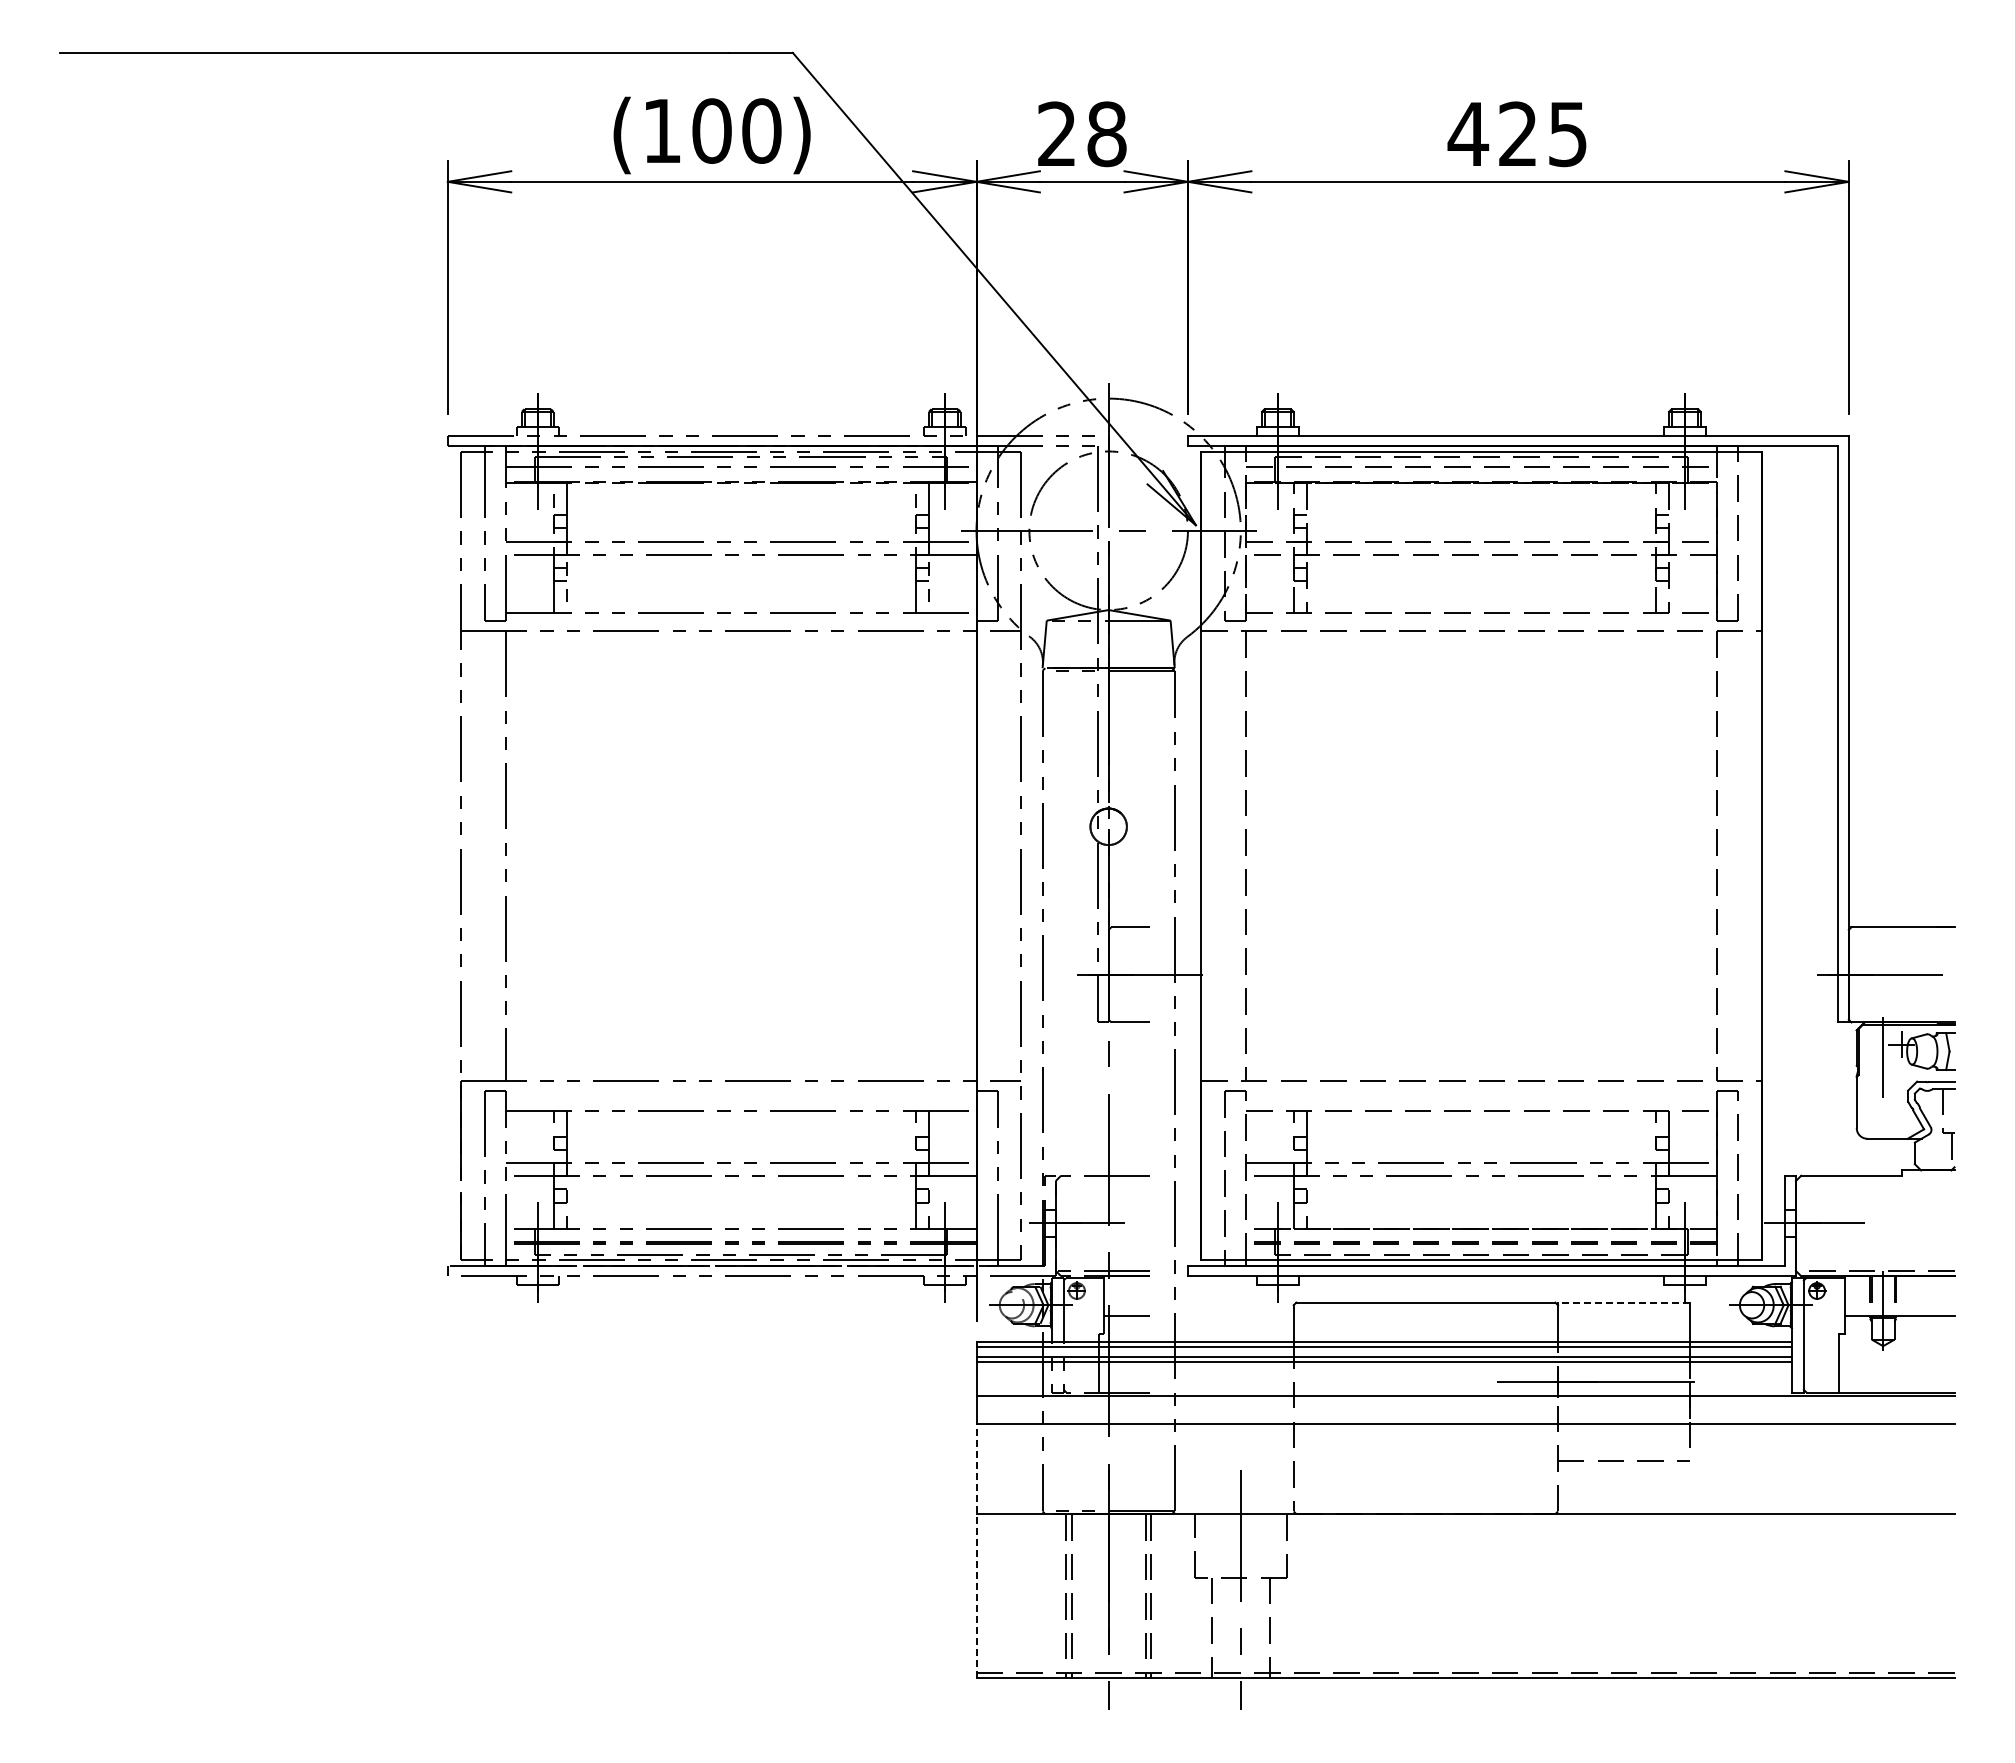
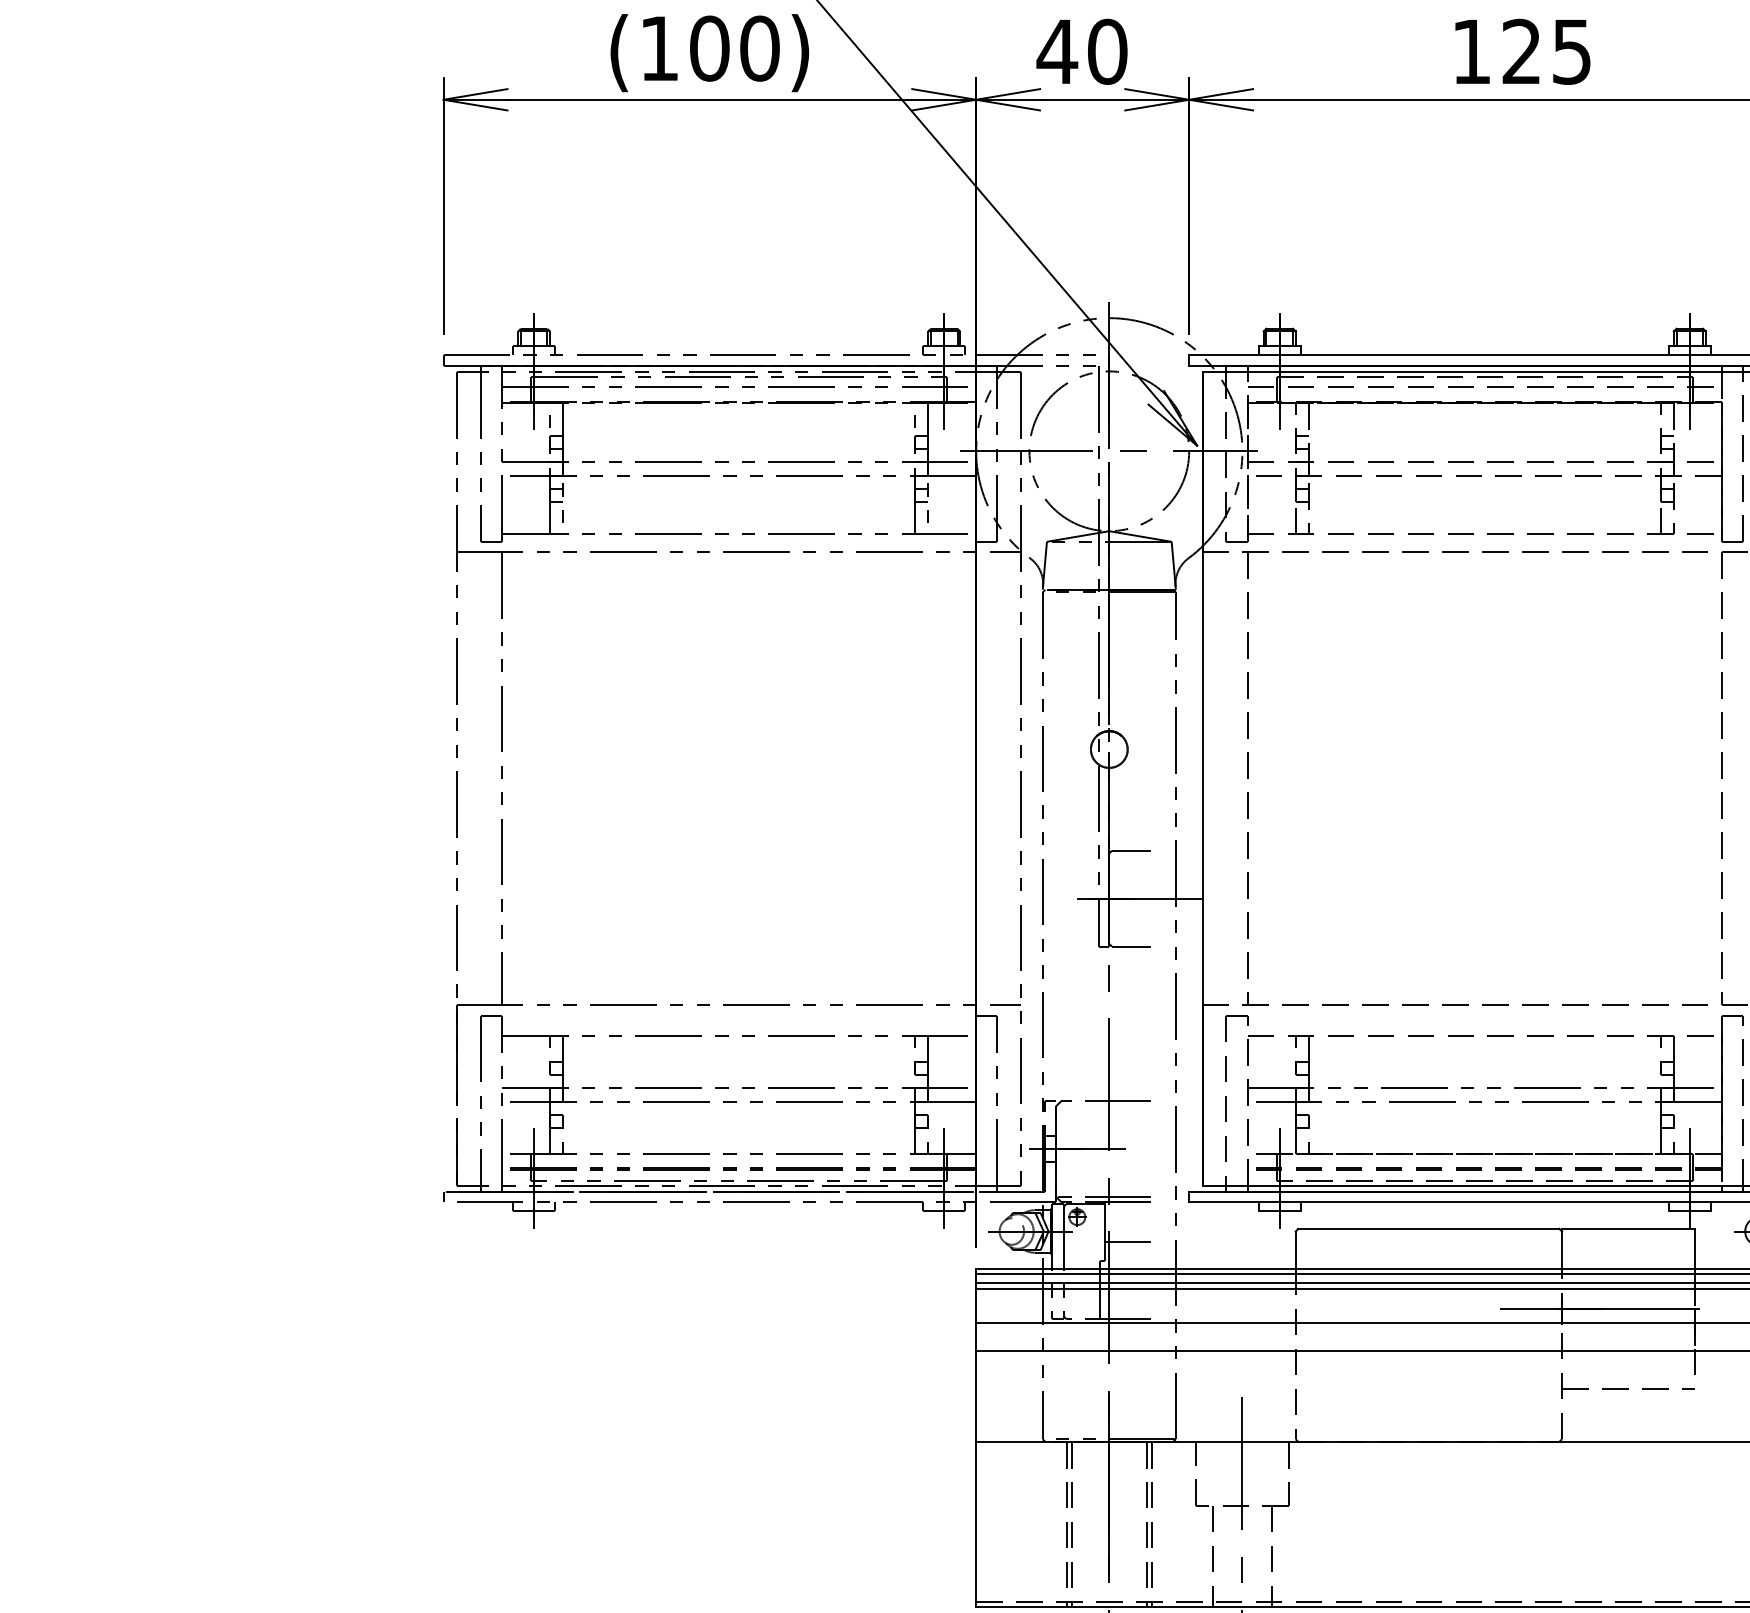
text: (1081, 133) -> (1081, 51), 28 -> 40
text: (1468, 133) -> (1471, 51), 425 -> 125
line: (1623, 1302) -> (1627, 1228), dashed -> solid
line: (976, 1551) -> (976, 1479), dashed -> solid

